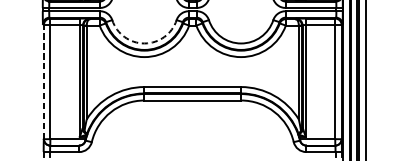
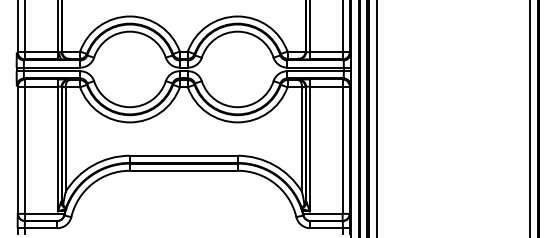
arc: (144, 43) -> (129, 107), dashed -> solid
line: (43, 82) -> (17, 150), dashed -> solid

